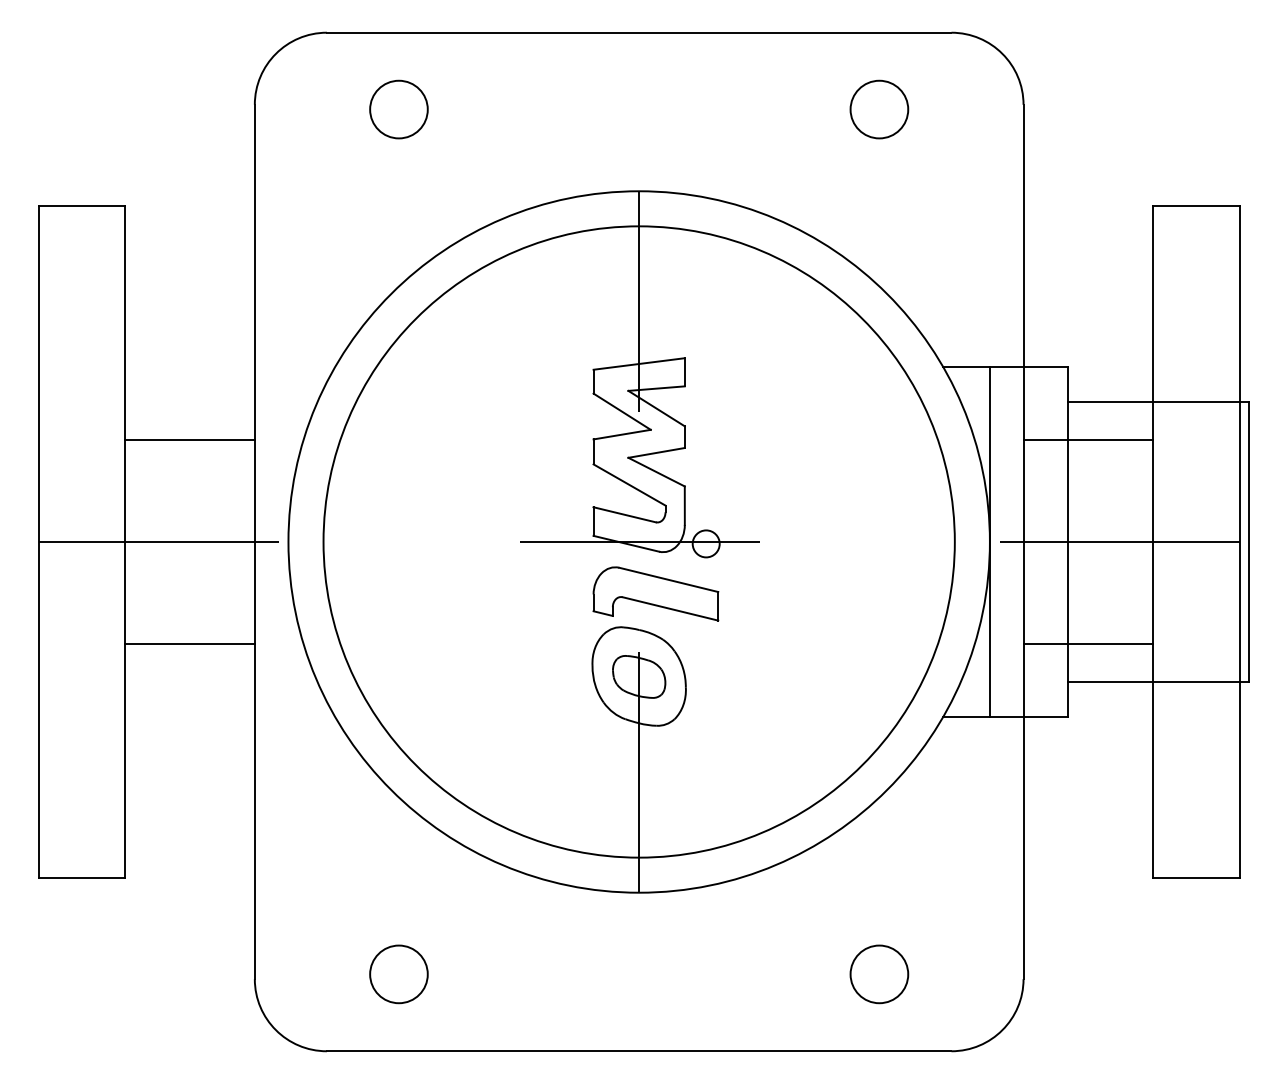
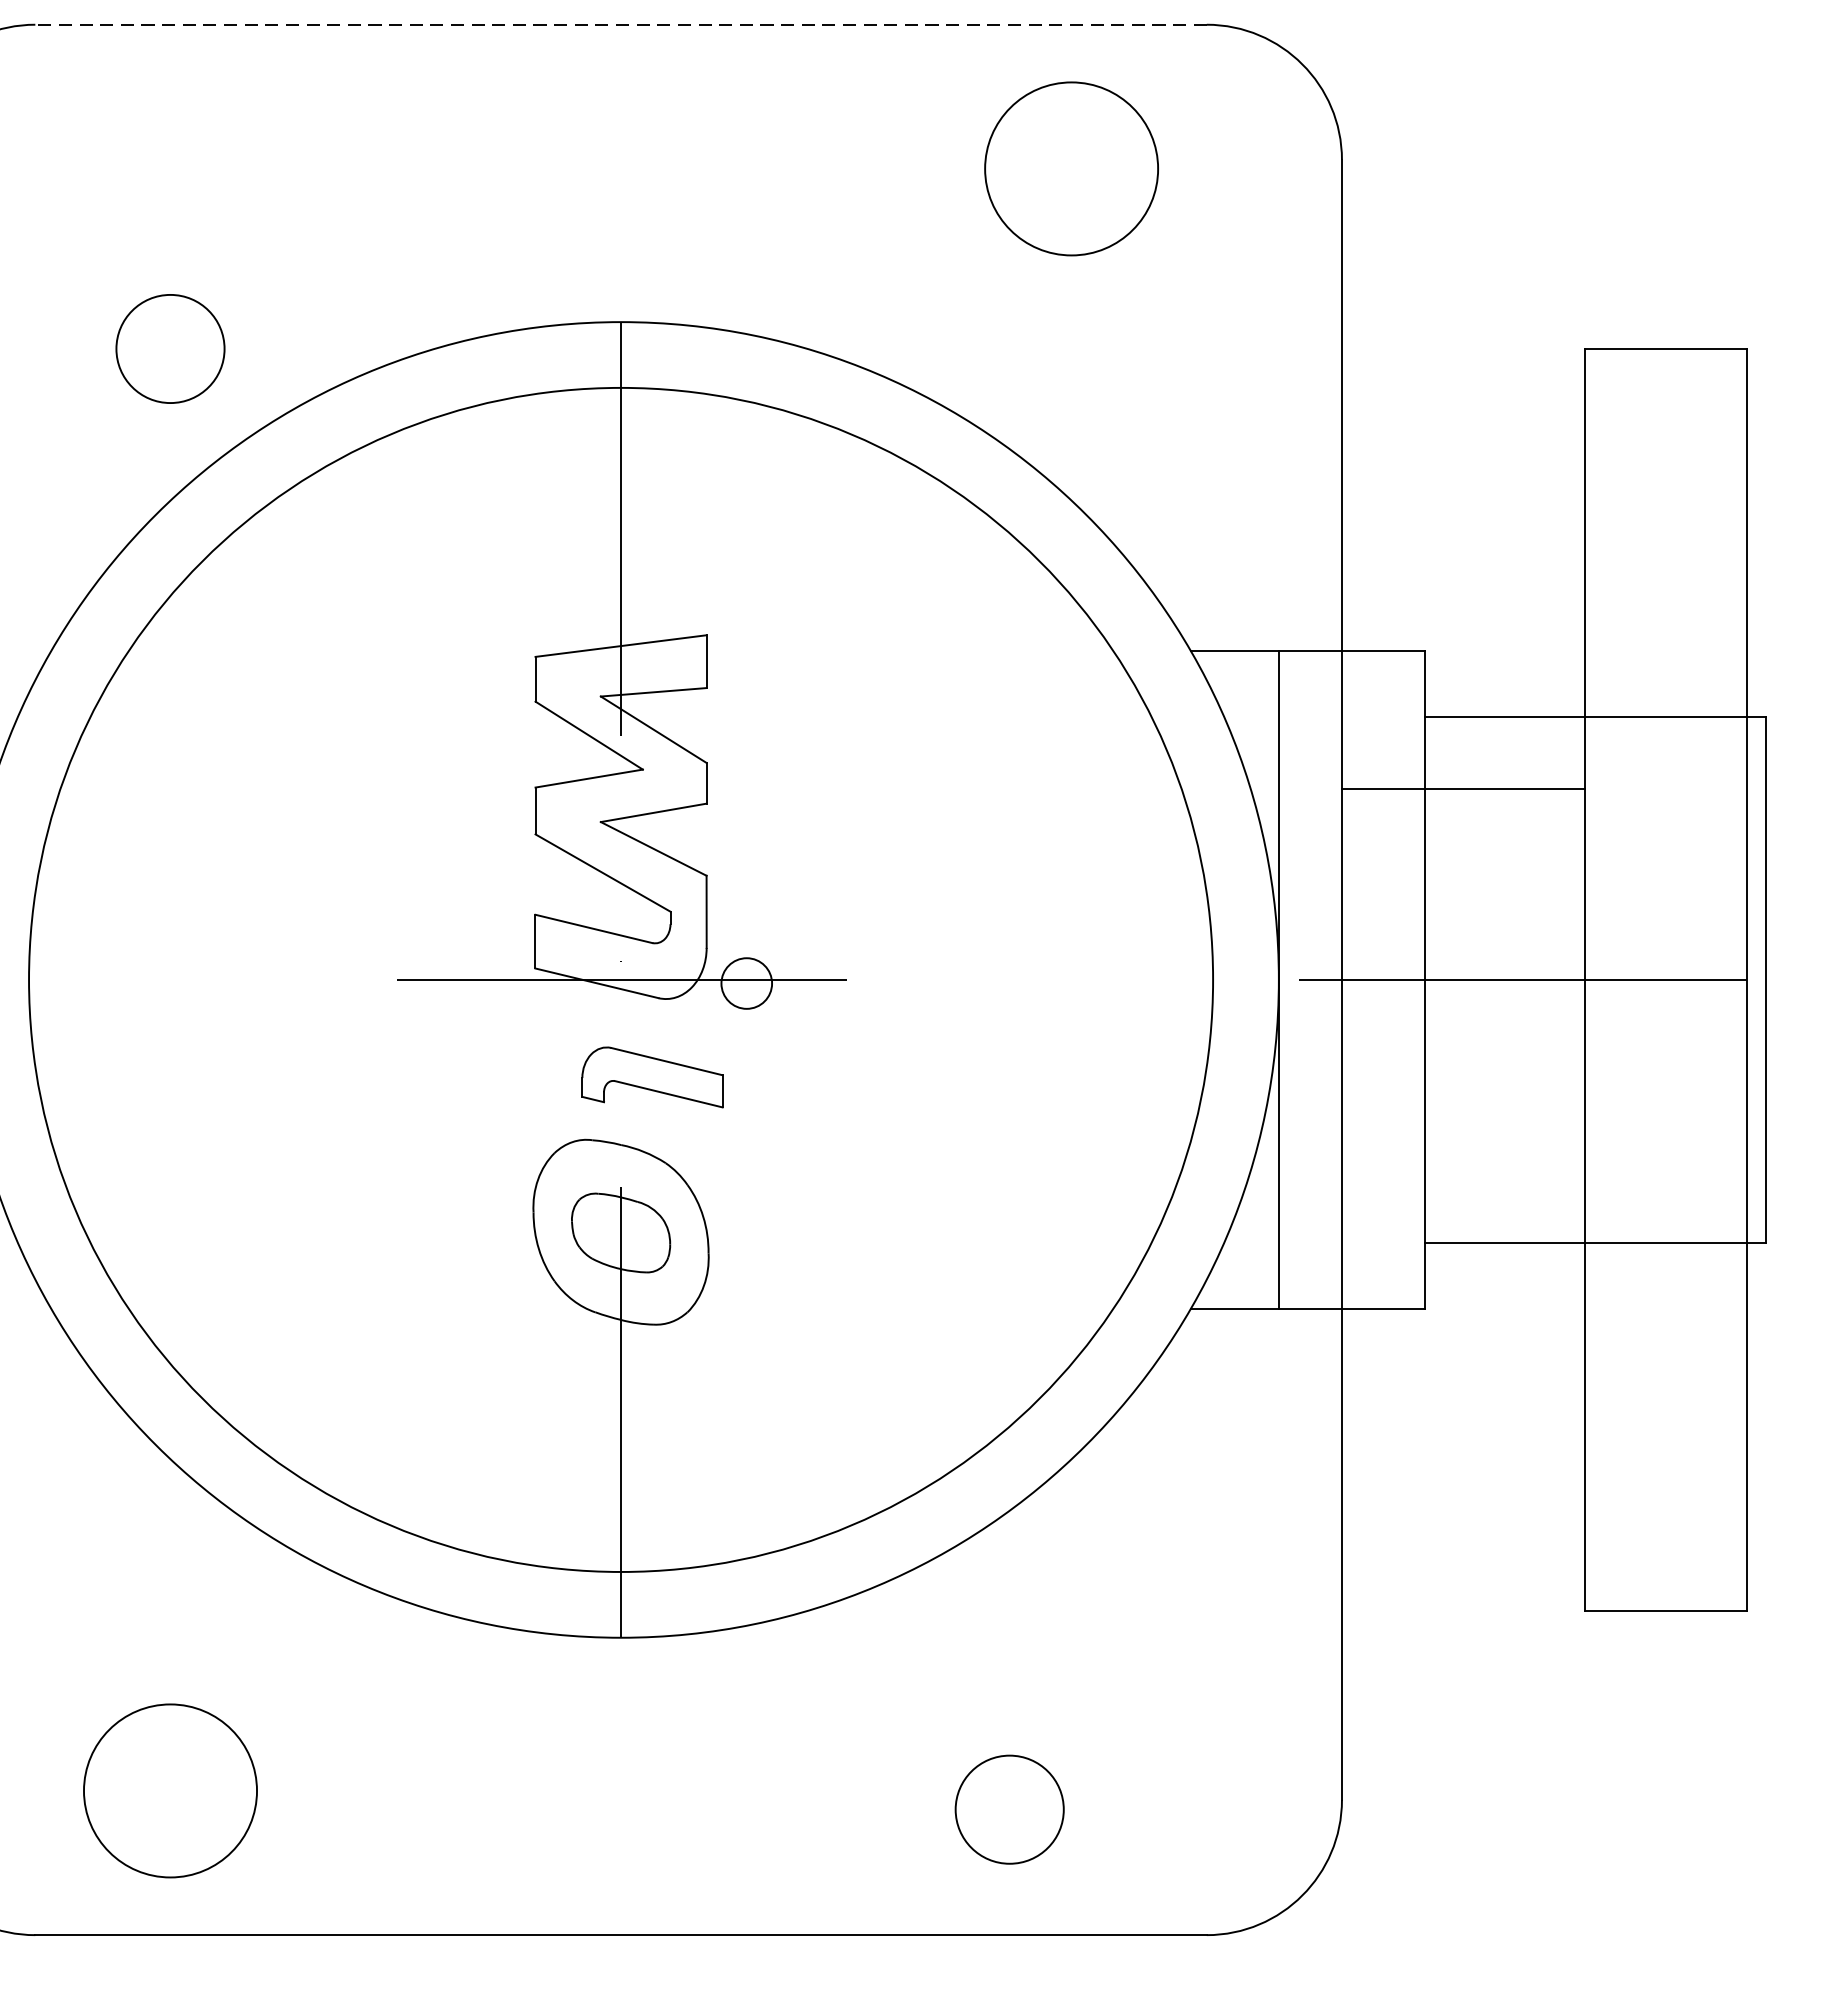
line: (638, 32) -> (619, 24), solid -> dashed
circle: (398, 109) -> (169, 348), moved
circle: (879, 109) -> (1071, 168), size x1.6
part: (655, 593) -> (651, 1076), size x0.6
line: (1088, 643) -> (1463, 1170), removed
circle: (398, 974) -> (169, 1791), size x1.6
circle: (879, 974) -> (1009, 1809), moved

